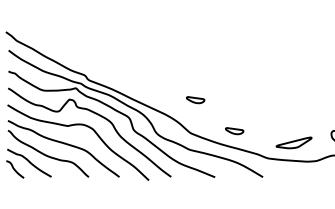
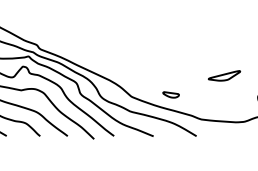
part: (195, 100) -> (135, 67), removed
part: (293, 142) -> (223, 75), moved

